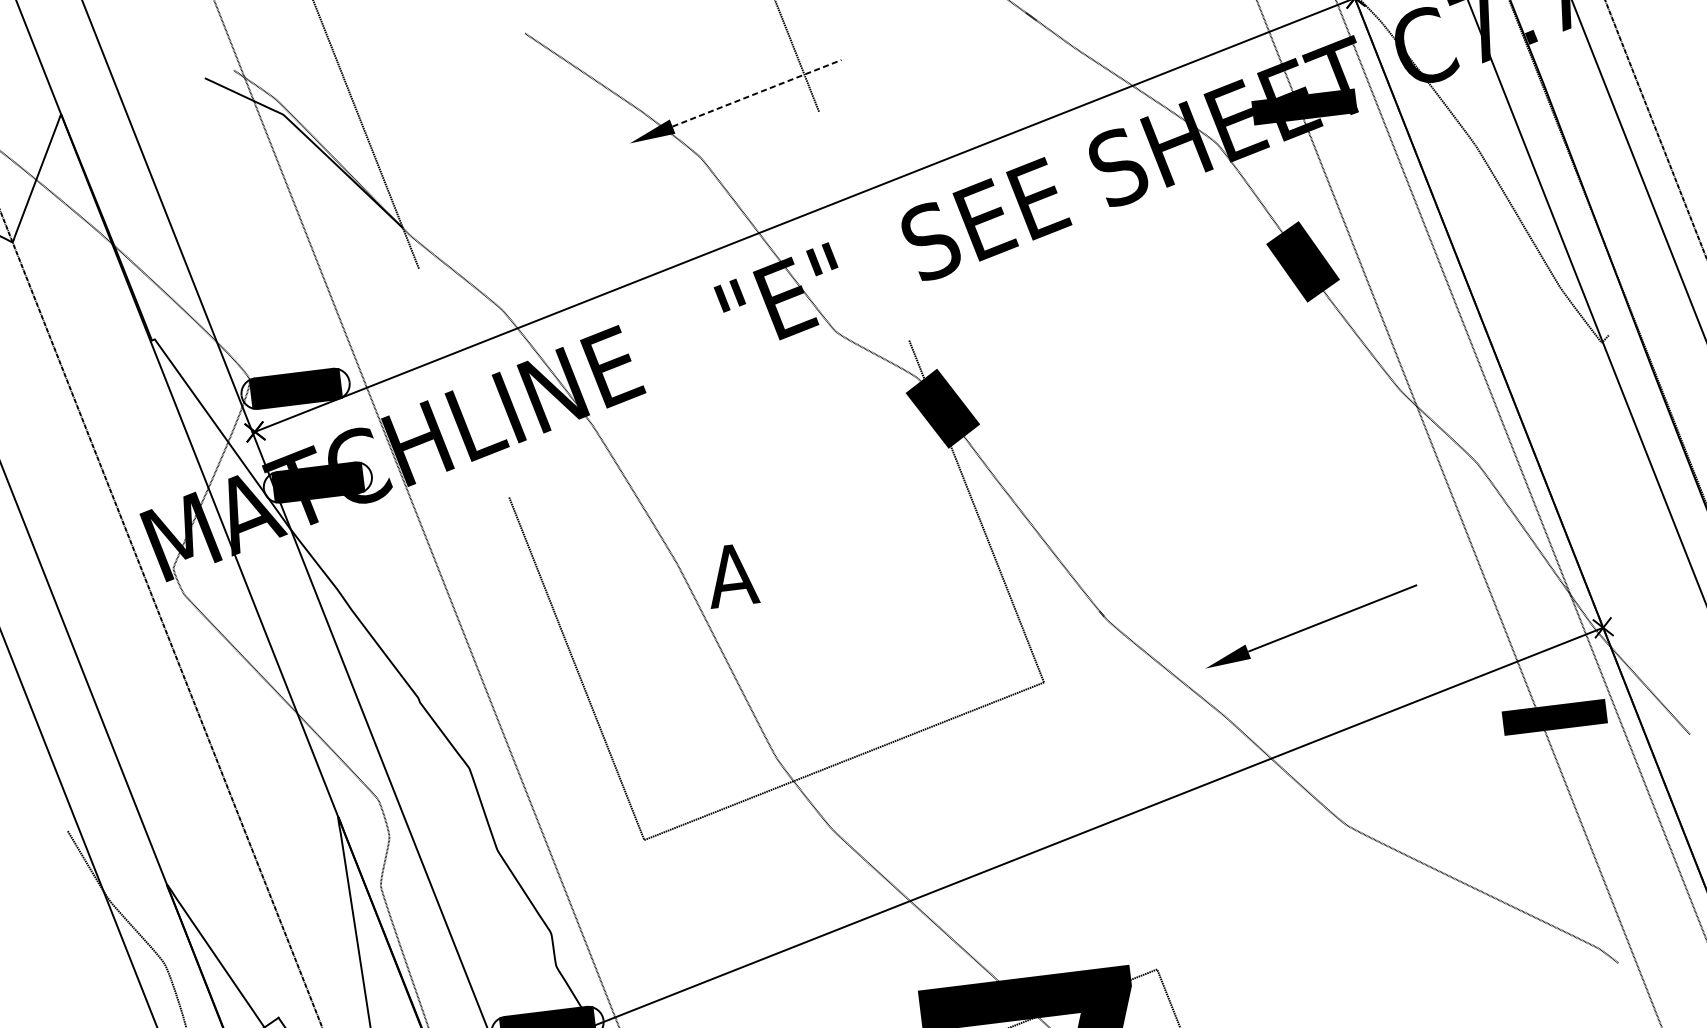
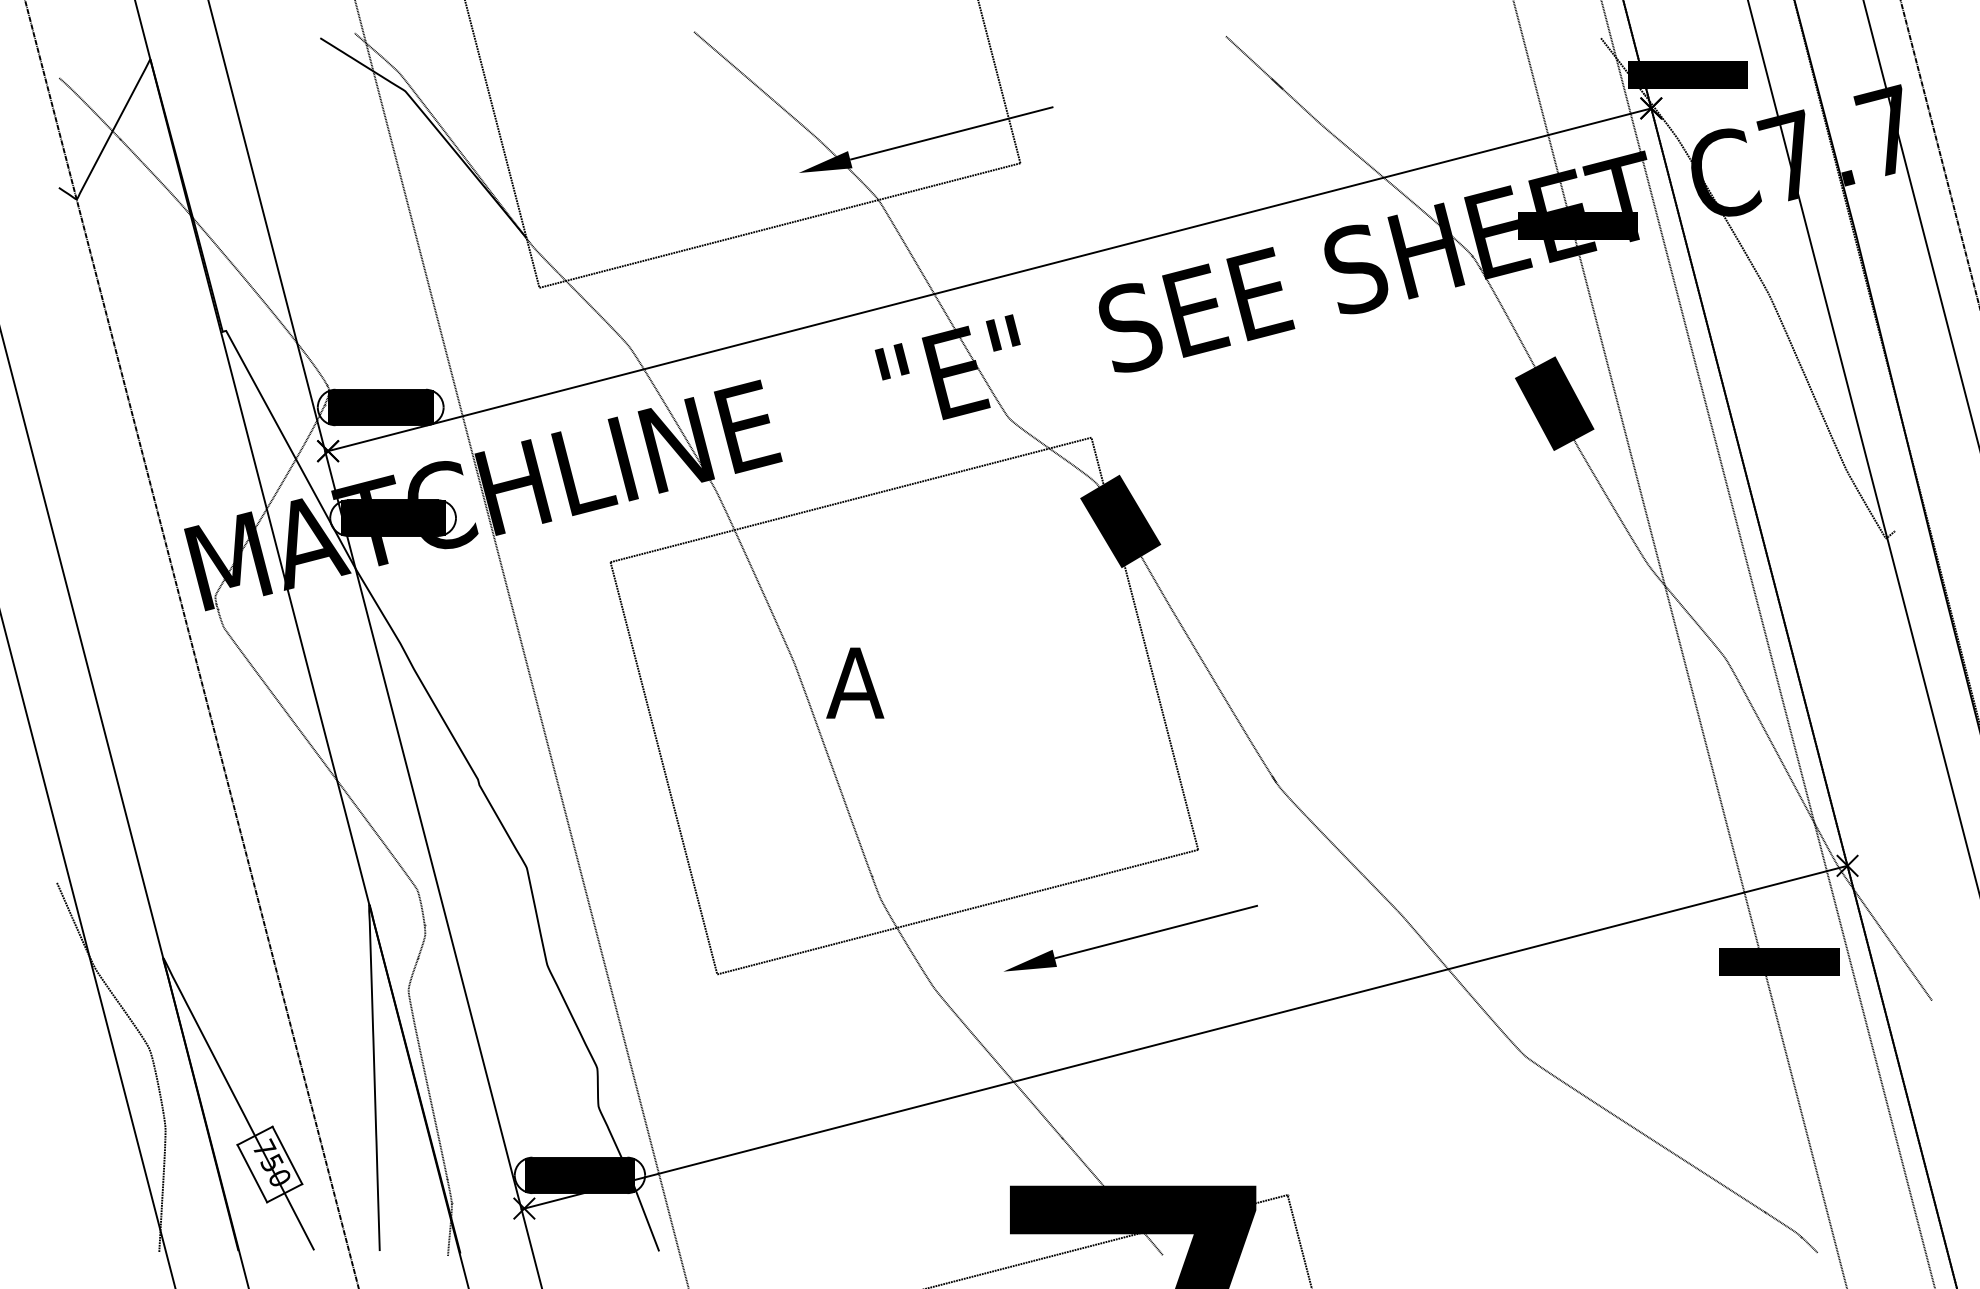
line: (756, 93) -> (951, 133), dashed -> solid
line: (618, 190) -> (779, 225), added
line: (708, 418) -> (850, 499), added
part: (1311, 625) -> (1130, 937), moved

